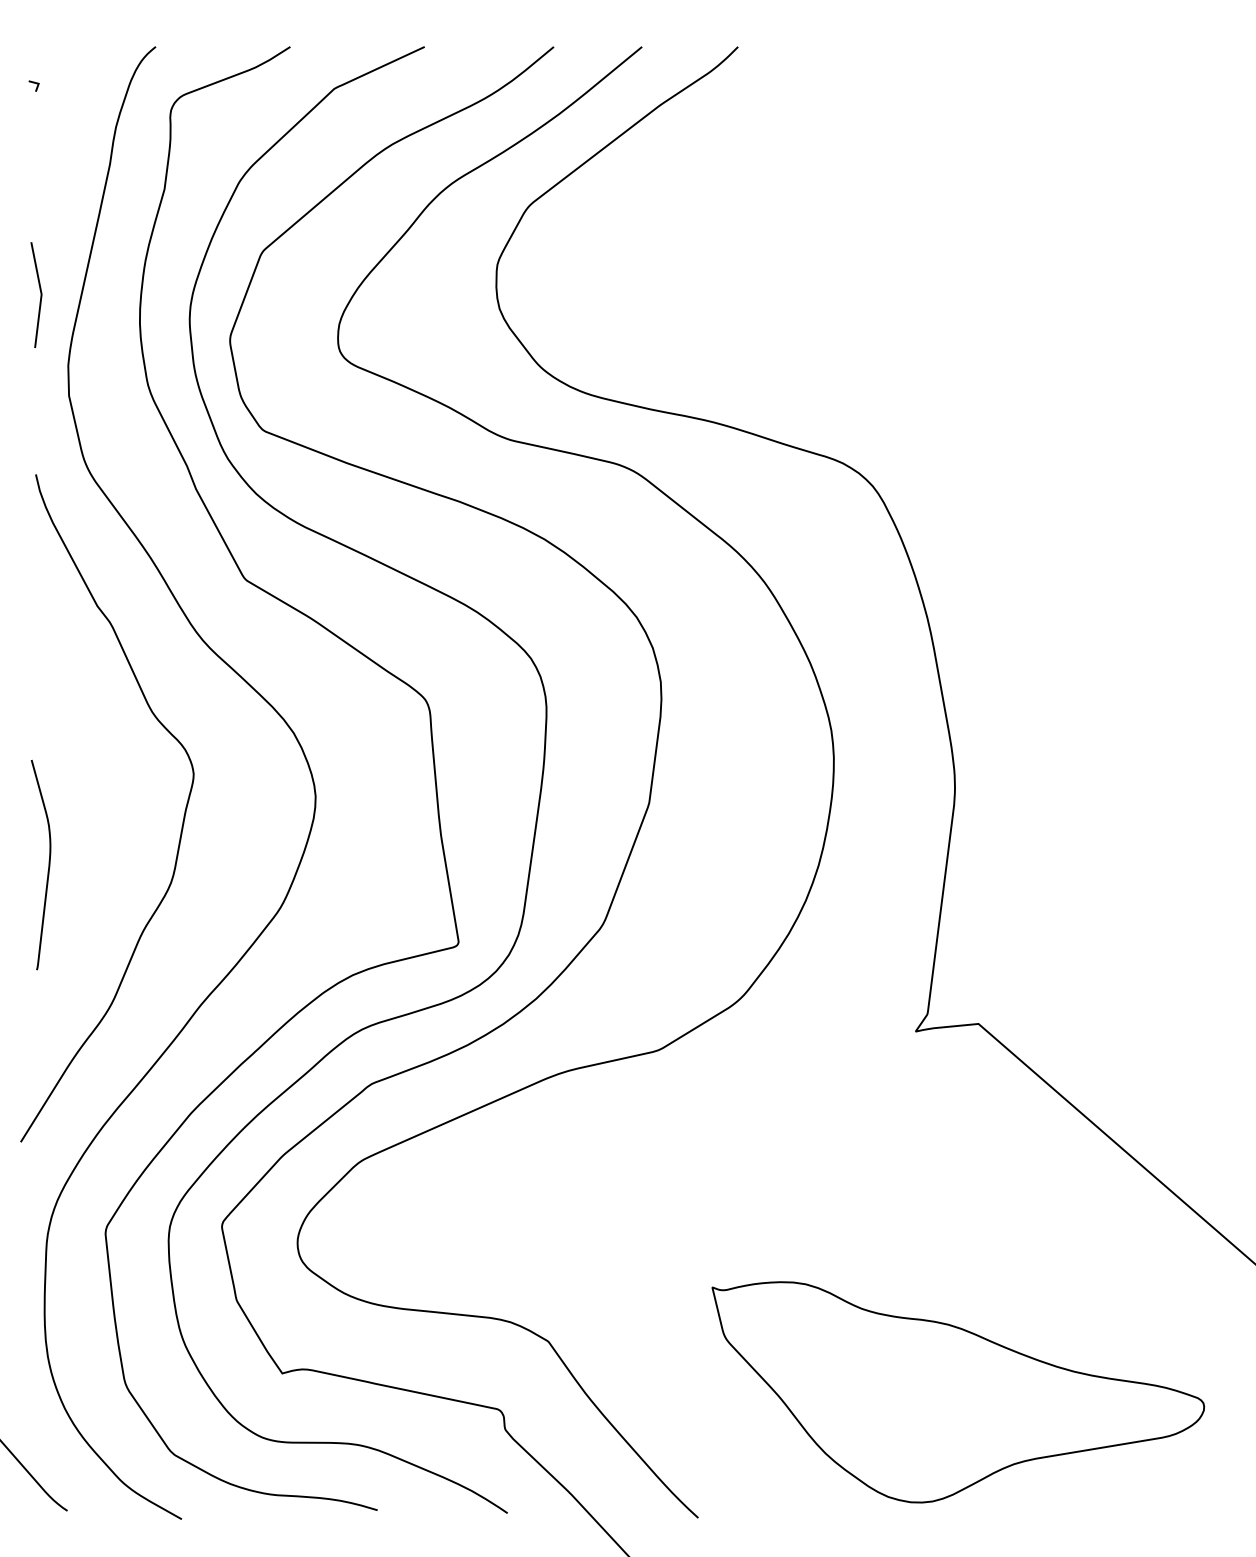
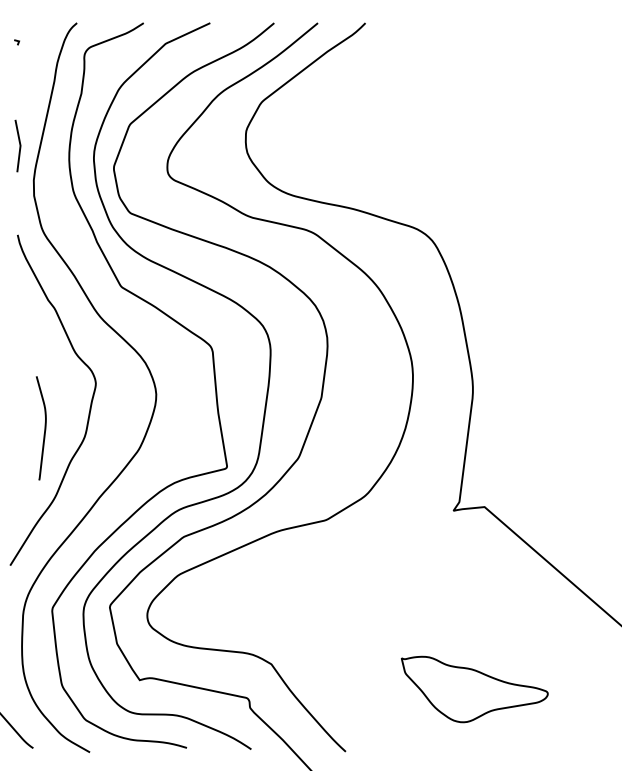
curve: (47, 865) -> (44, 428), moved
part: (958, 1392) -> (474, 689), size x0.6

